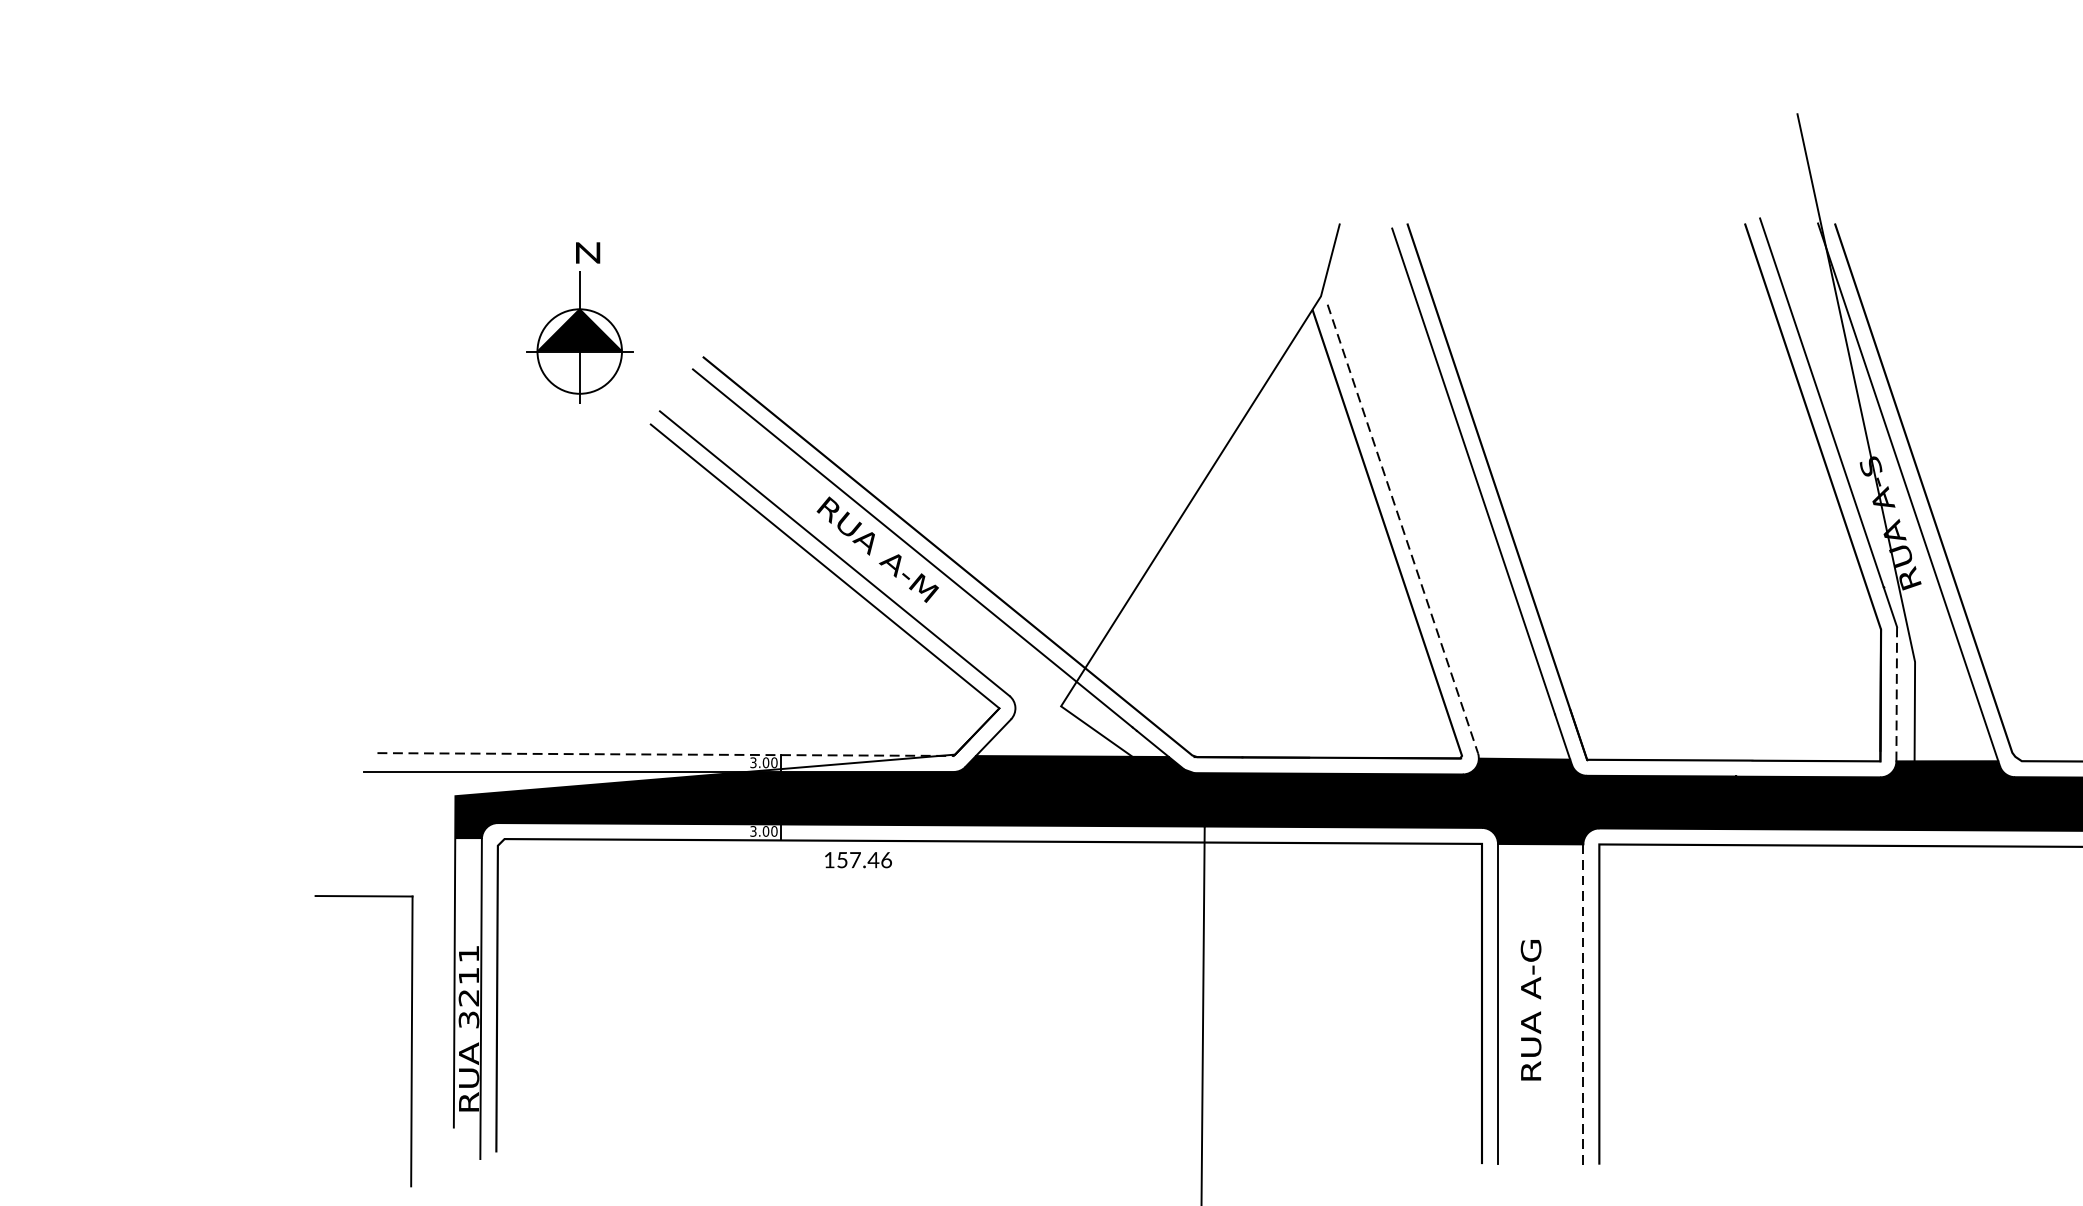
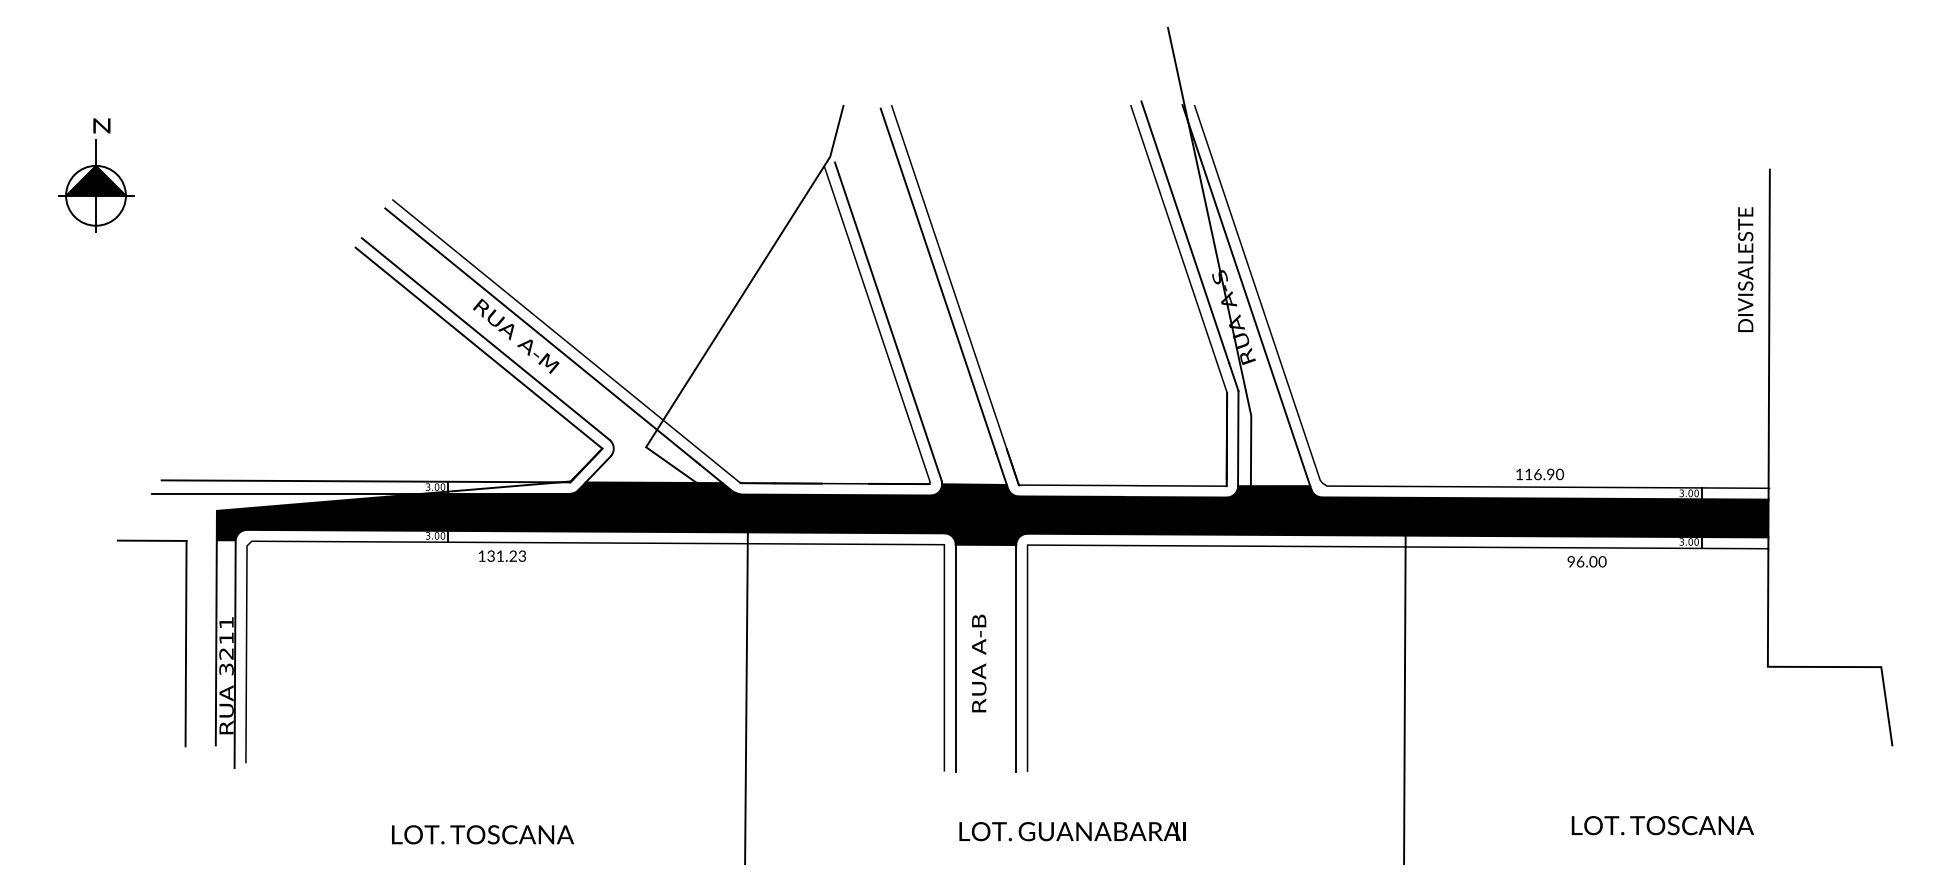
part: (580, 322) -> (96, 175), moved
line: (1403, 528) -> (888, 321), dashed -> solid
line: (1897, 694) -> (1238, 438), dashed -> solid
line: (666, 754) -> (366, 481), dashed -> solid
text: (864, 859) -> (506, 555), 157.46 -> 131.23
text: (1530, 950) -> (978, 620), RUA A-G -> RUA A-B
line: (1583, 1005) -> (1016, 659), dashed -> solid
part: (411, 1041) -> (185, 643), moved

